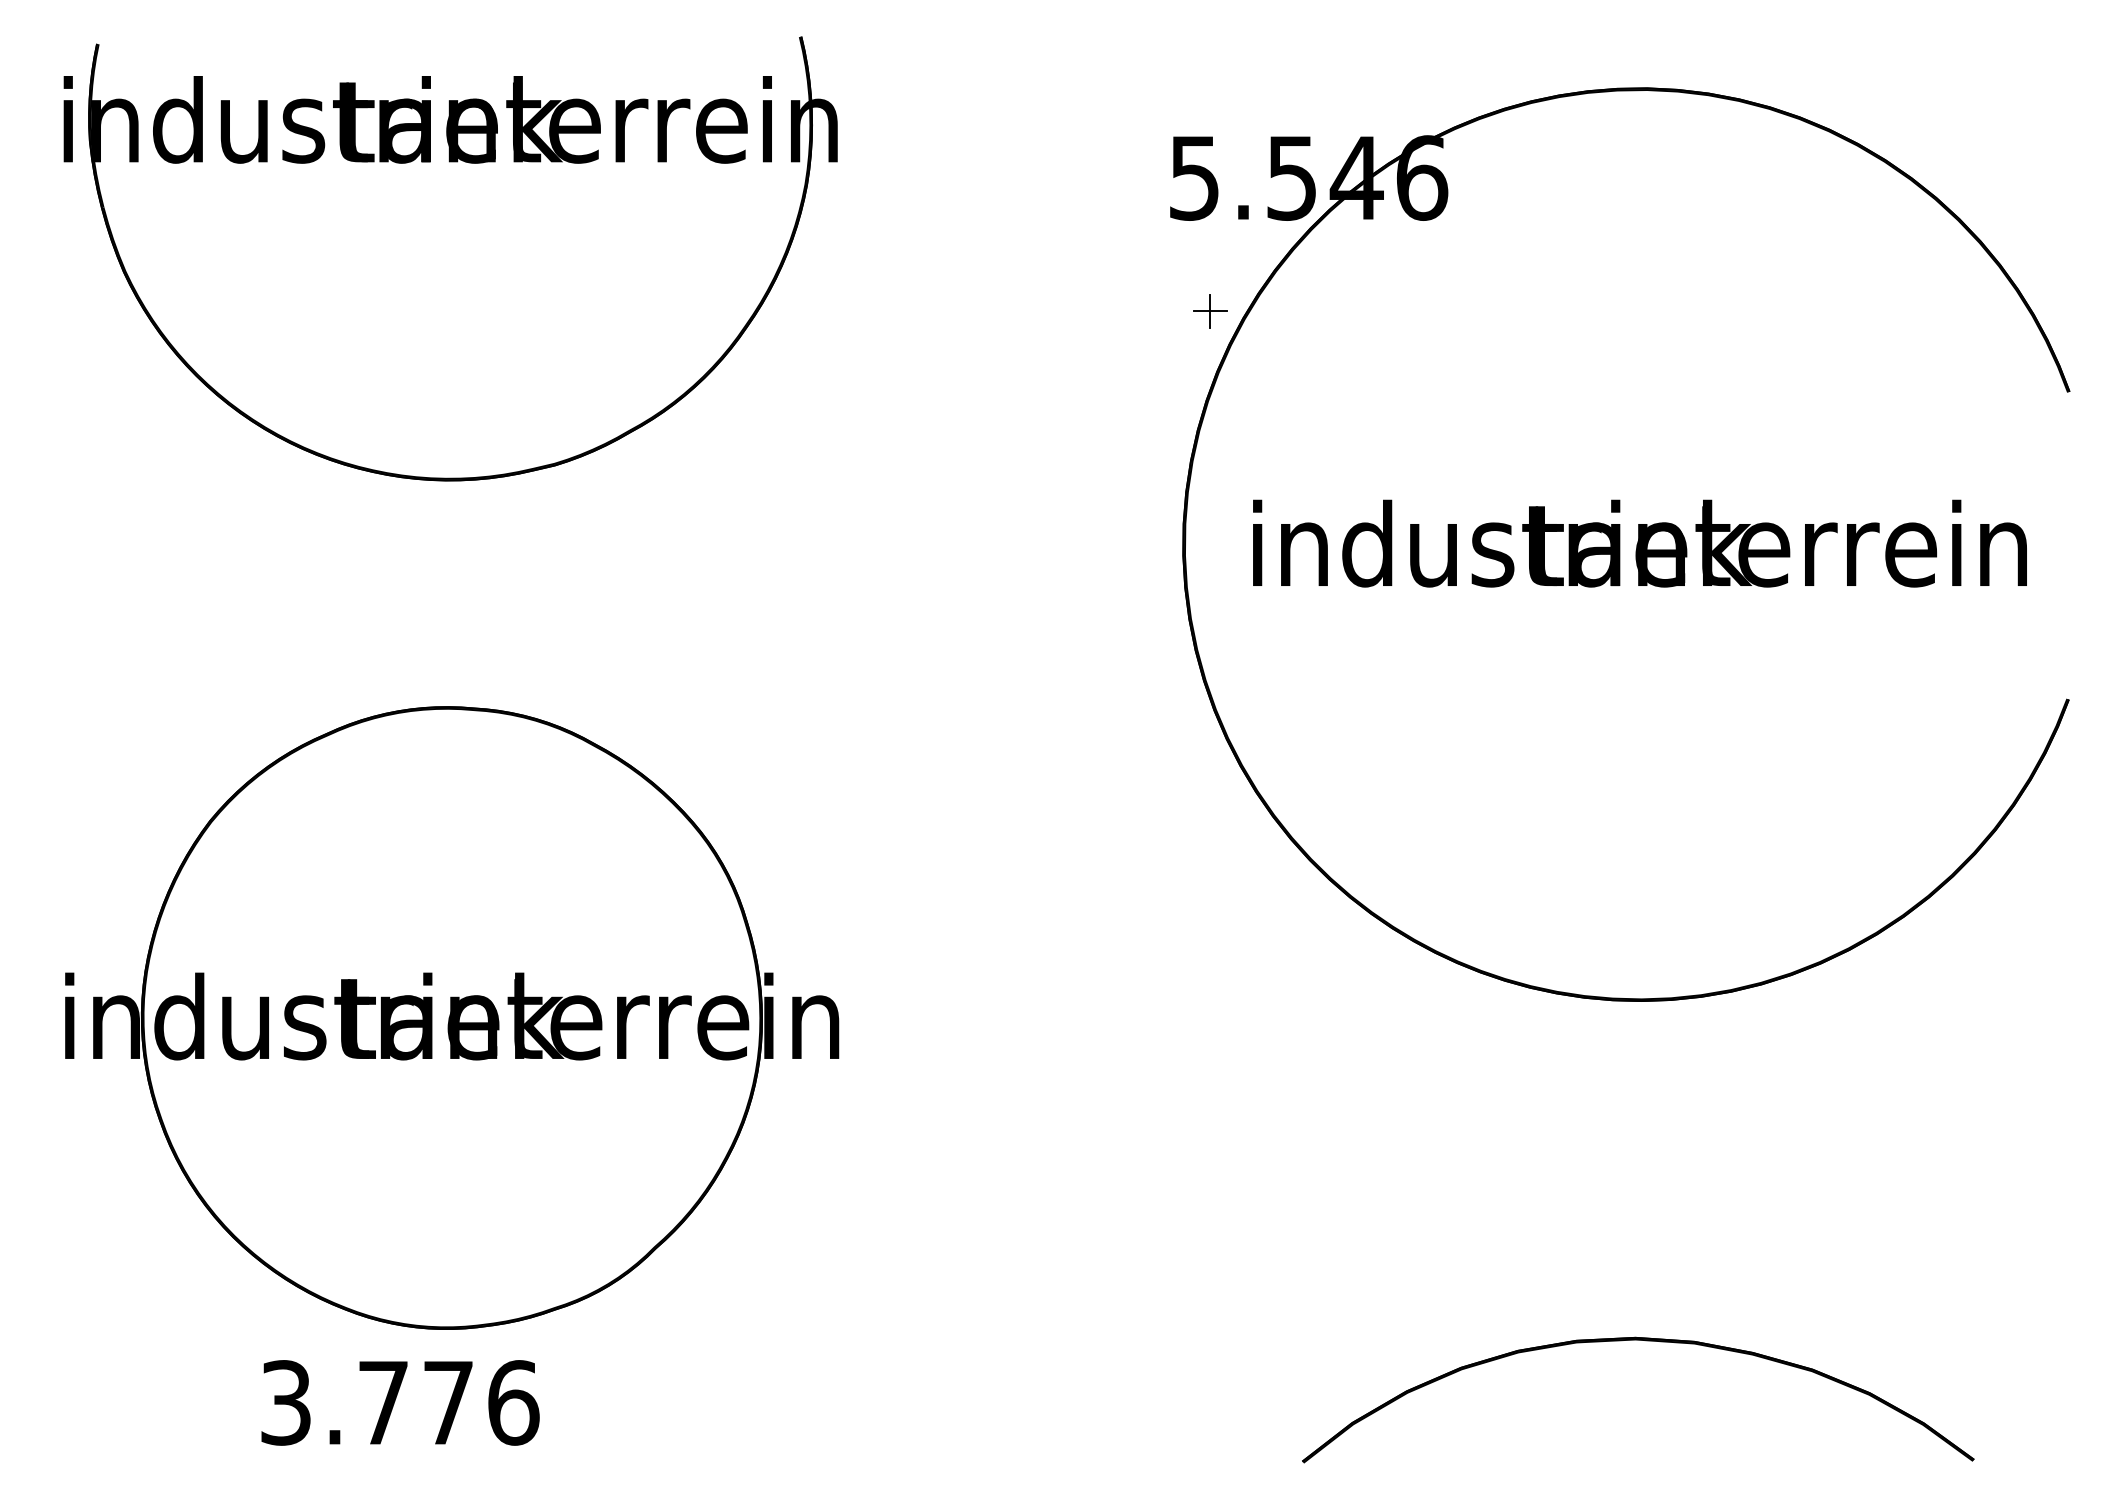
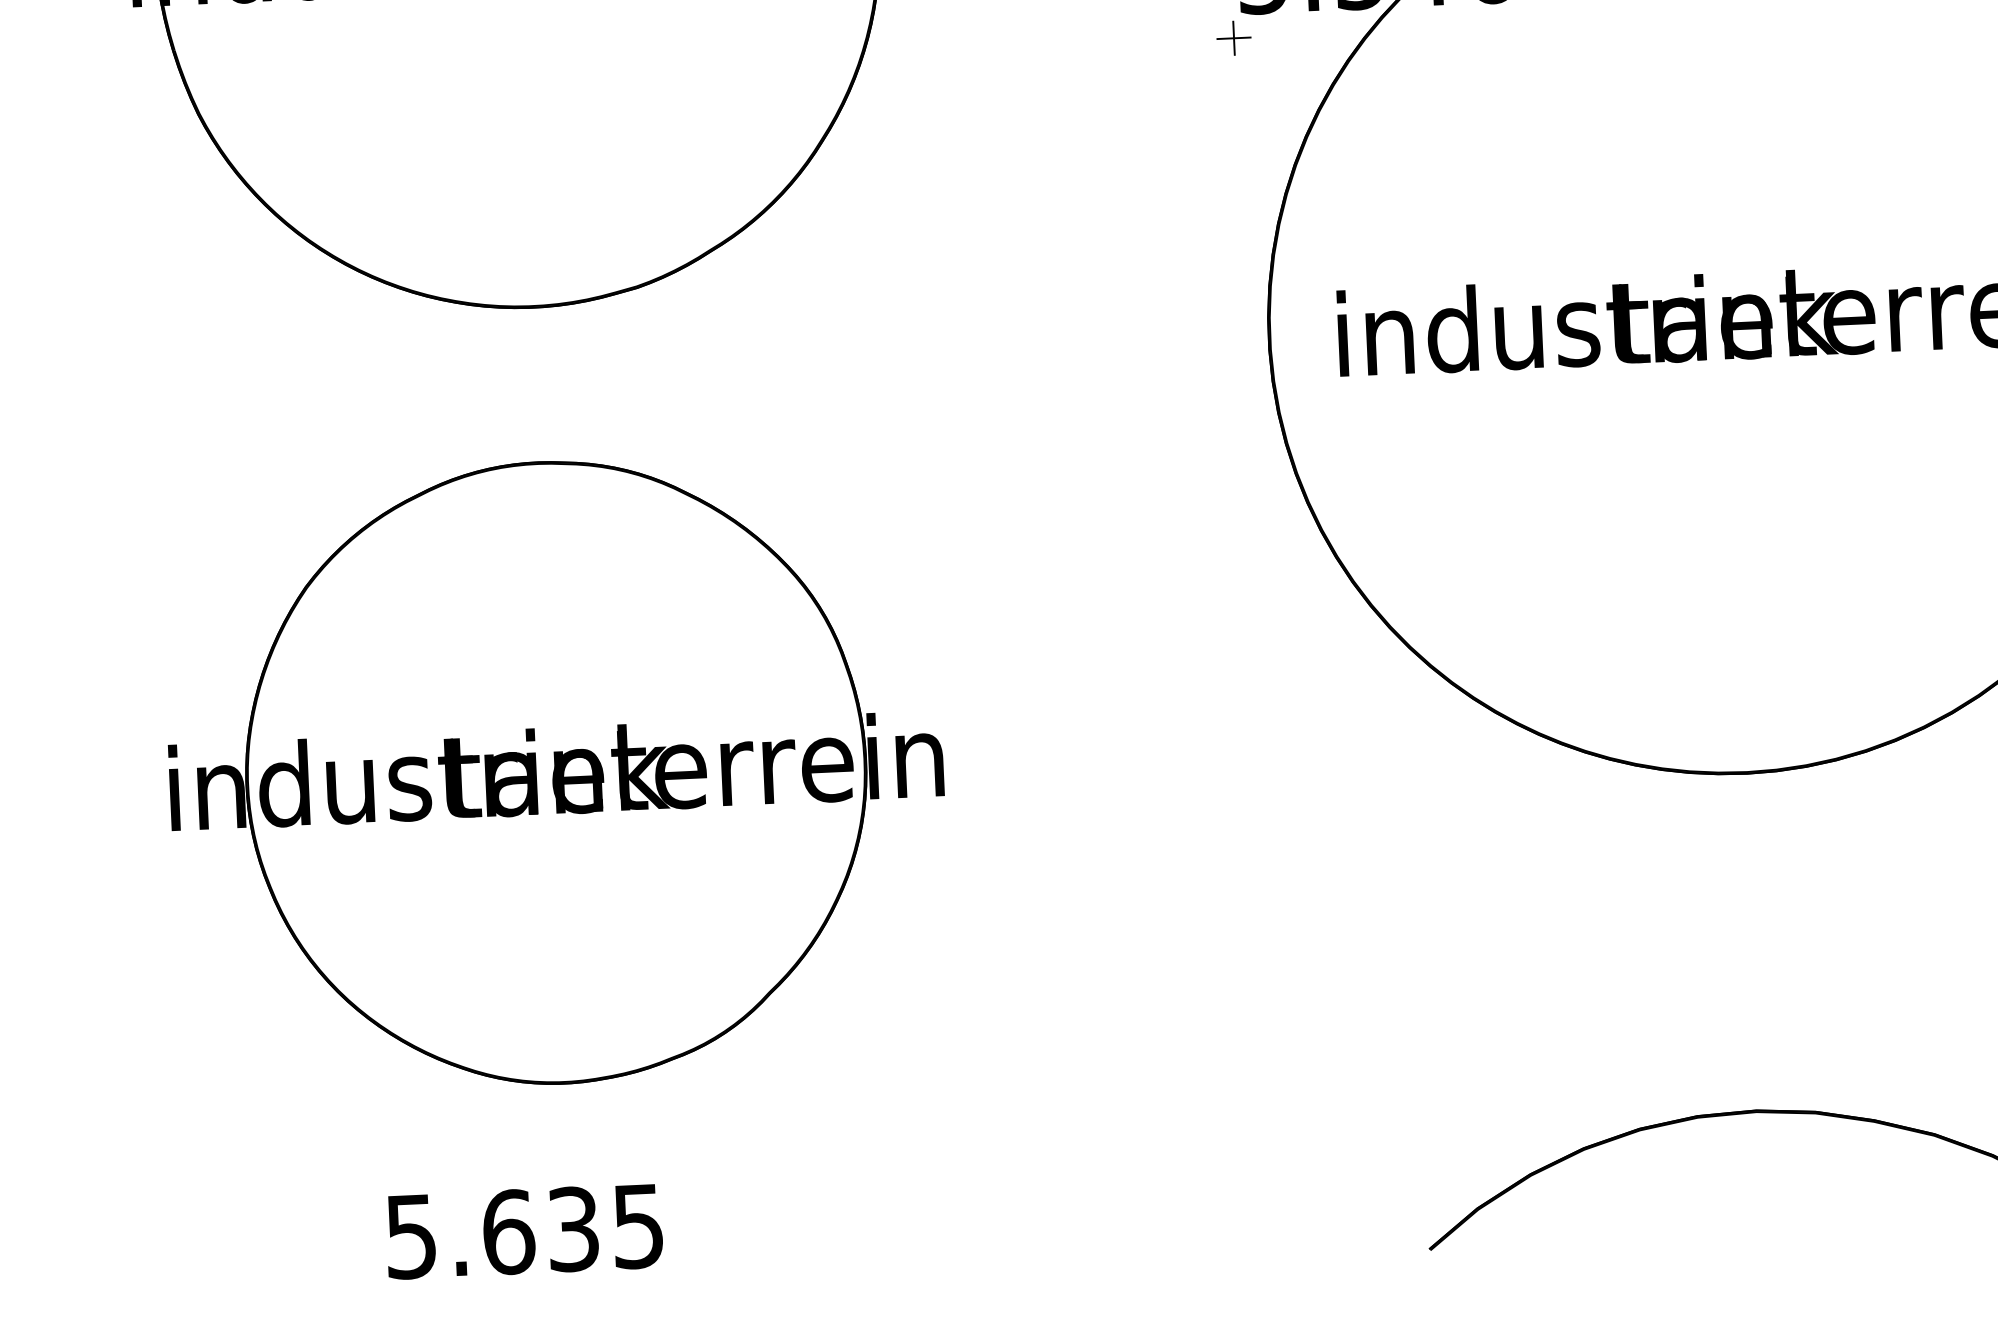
part: (1210, 311) -> (1234, 38), moved
part: (452, 1017) -> (556, 772), moved
text: (400, 1402) -> (525, 1231), 3.776 -> 5.635

